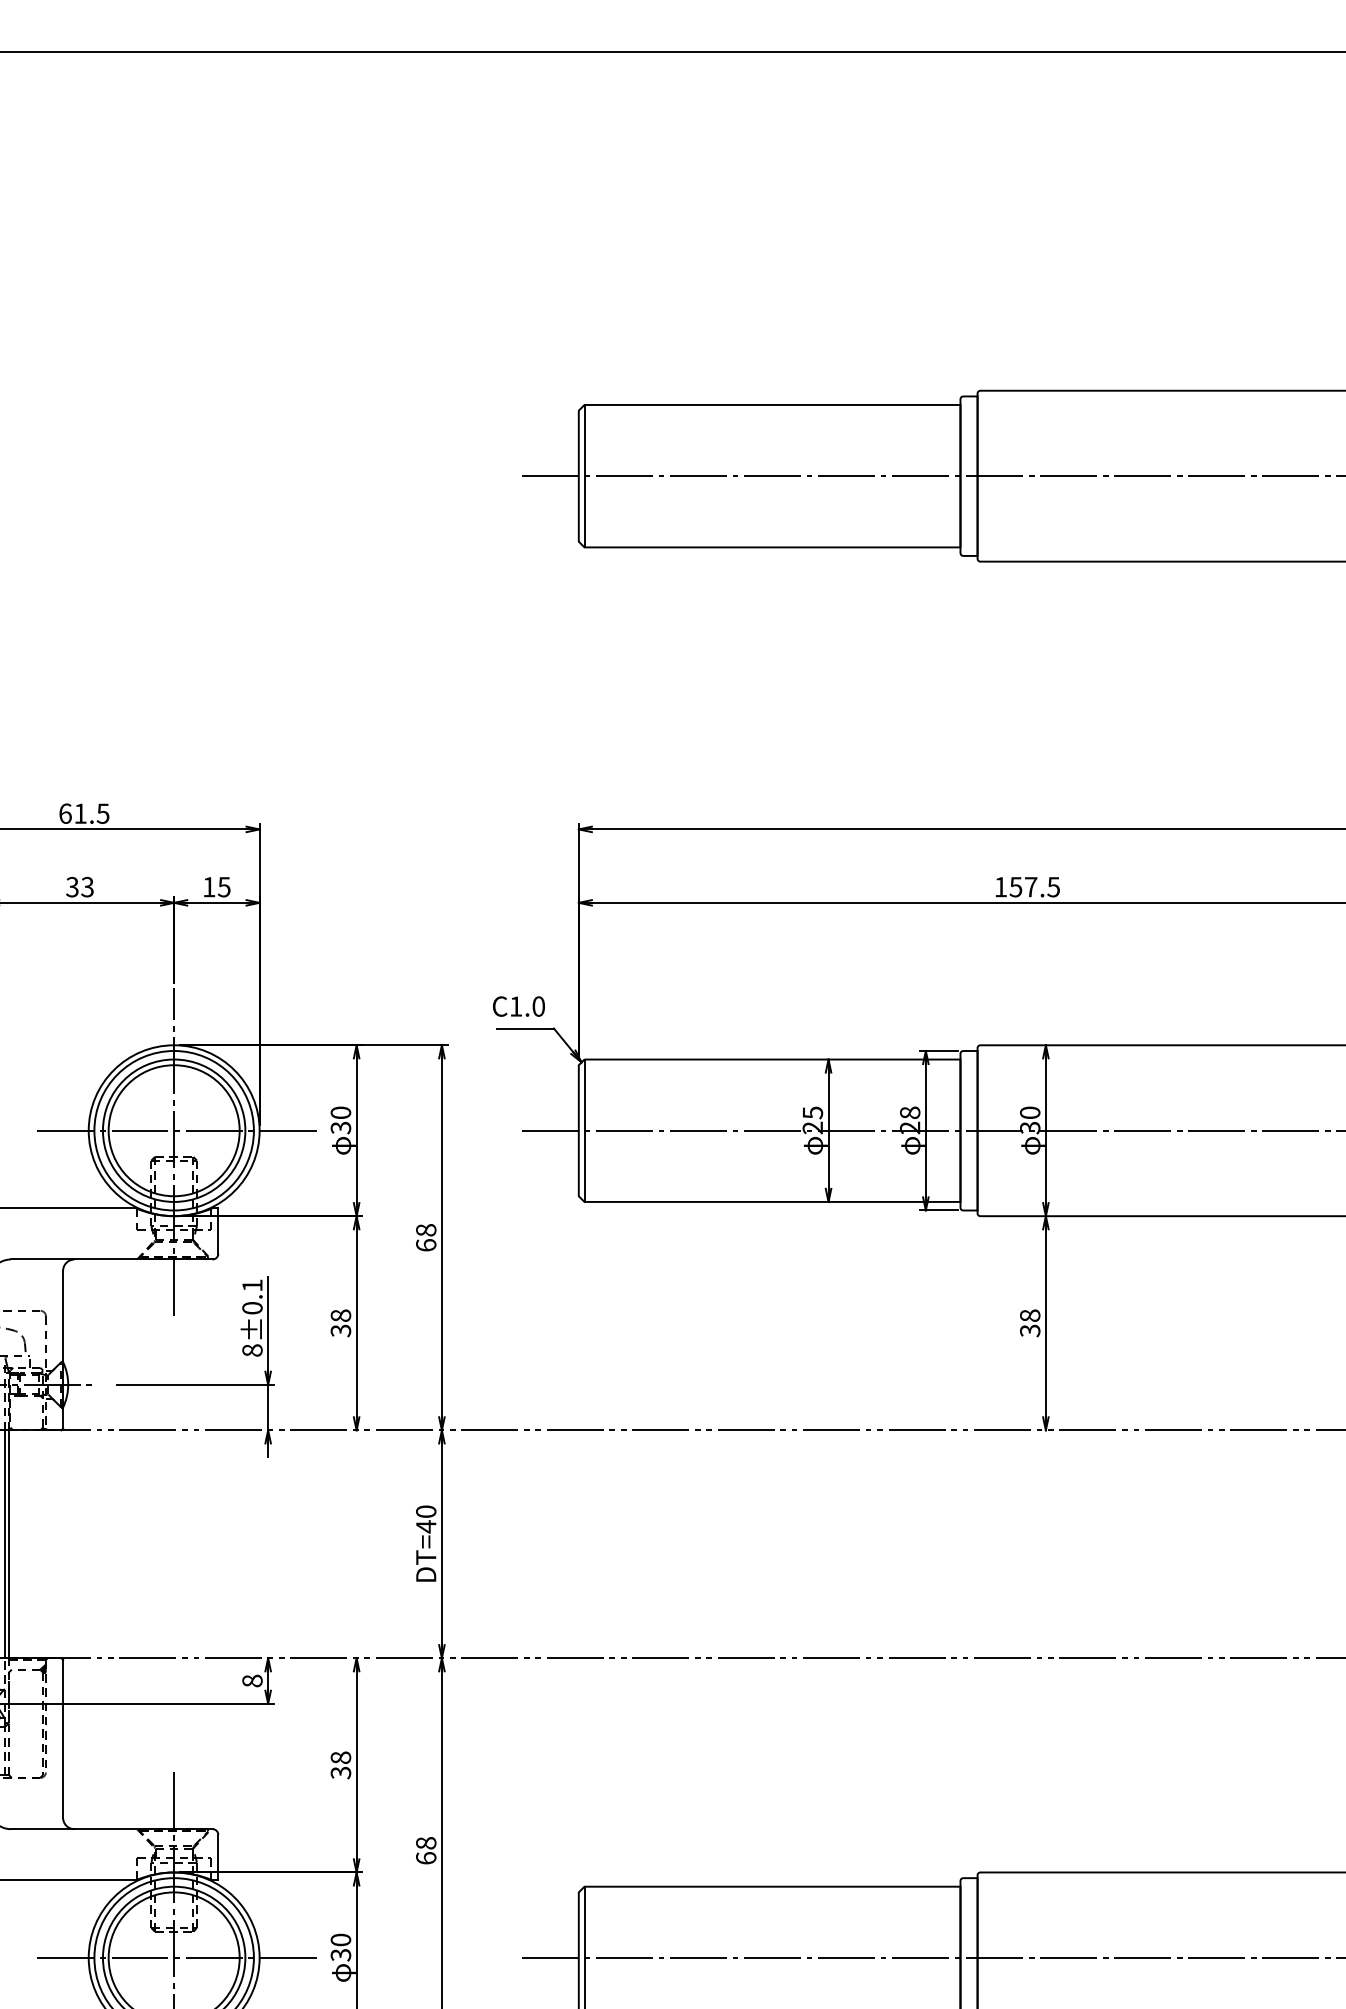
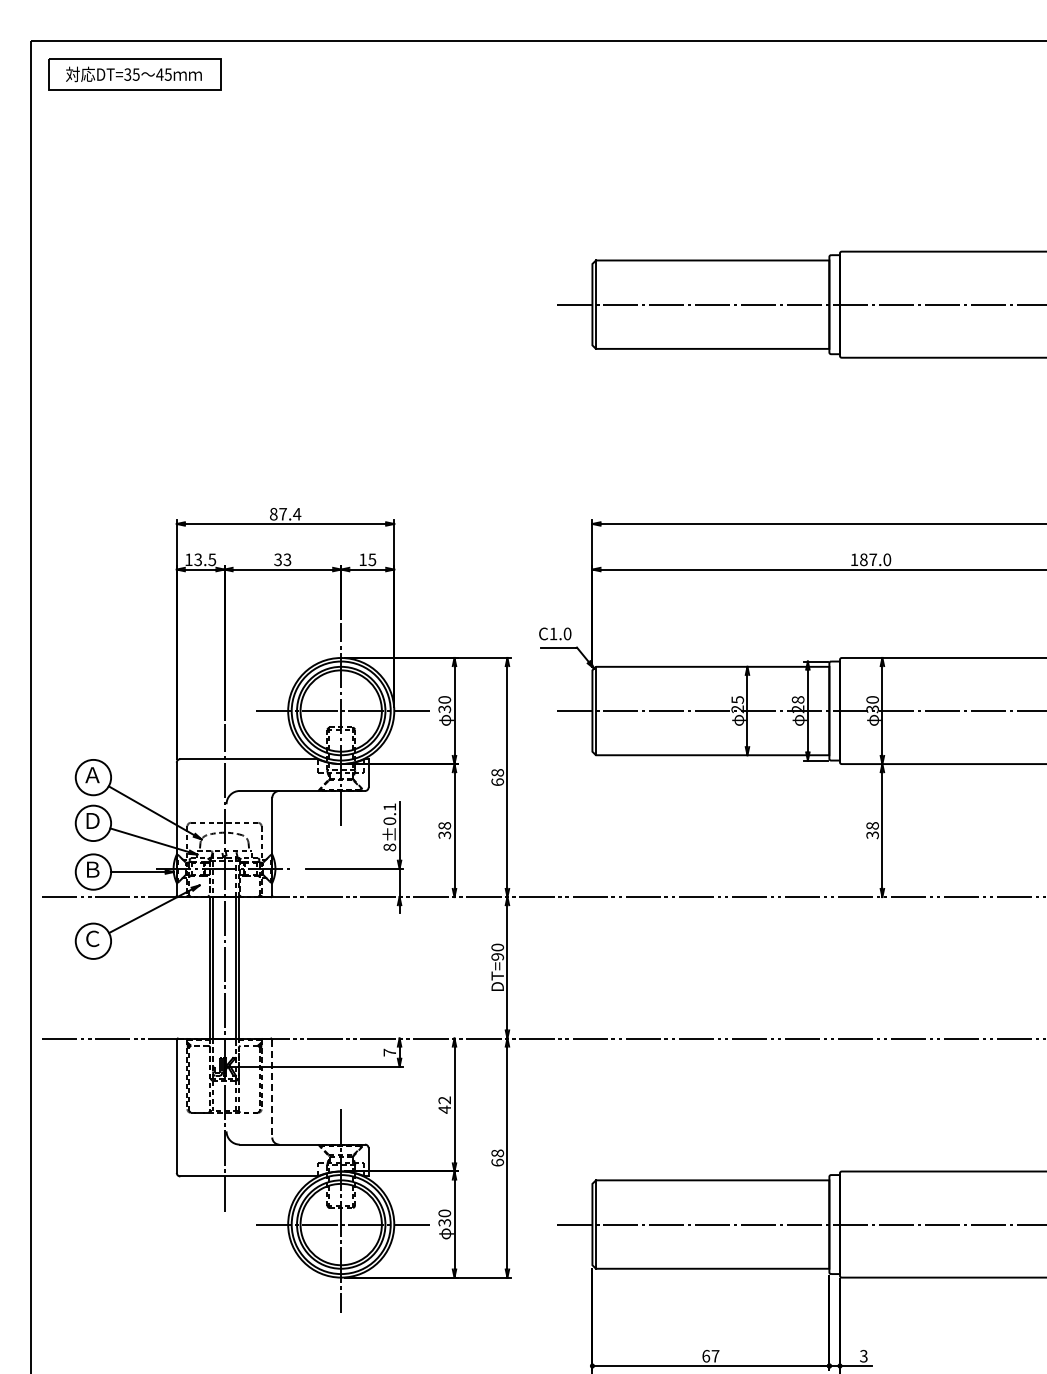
text: (84, 814) -> (285, 514), 61.5 -> 87.4
text: (1034, 886) -> (875, 559), 157.5 -> 187.0
text: (425, 1526) -> (497, 956), DT=40 -> DT=90
text: (251, 1680) -> (389, 1052), 8 -> 7
line: (63, 1738) -> (272, 1088), solid -> dashed
text: (340, 1764) -> (444, 1104), 38 -> 42

